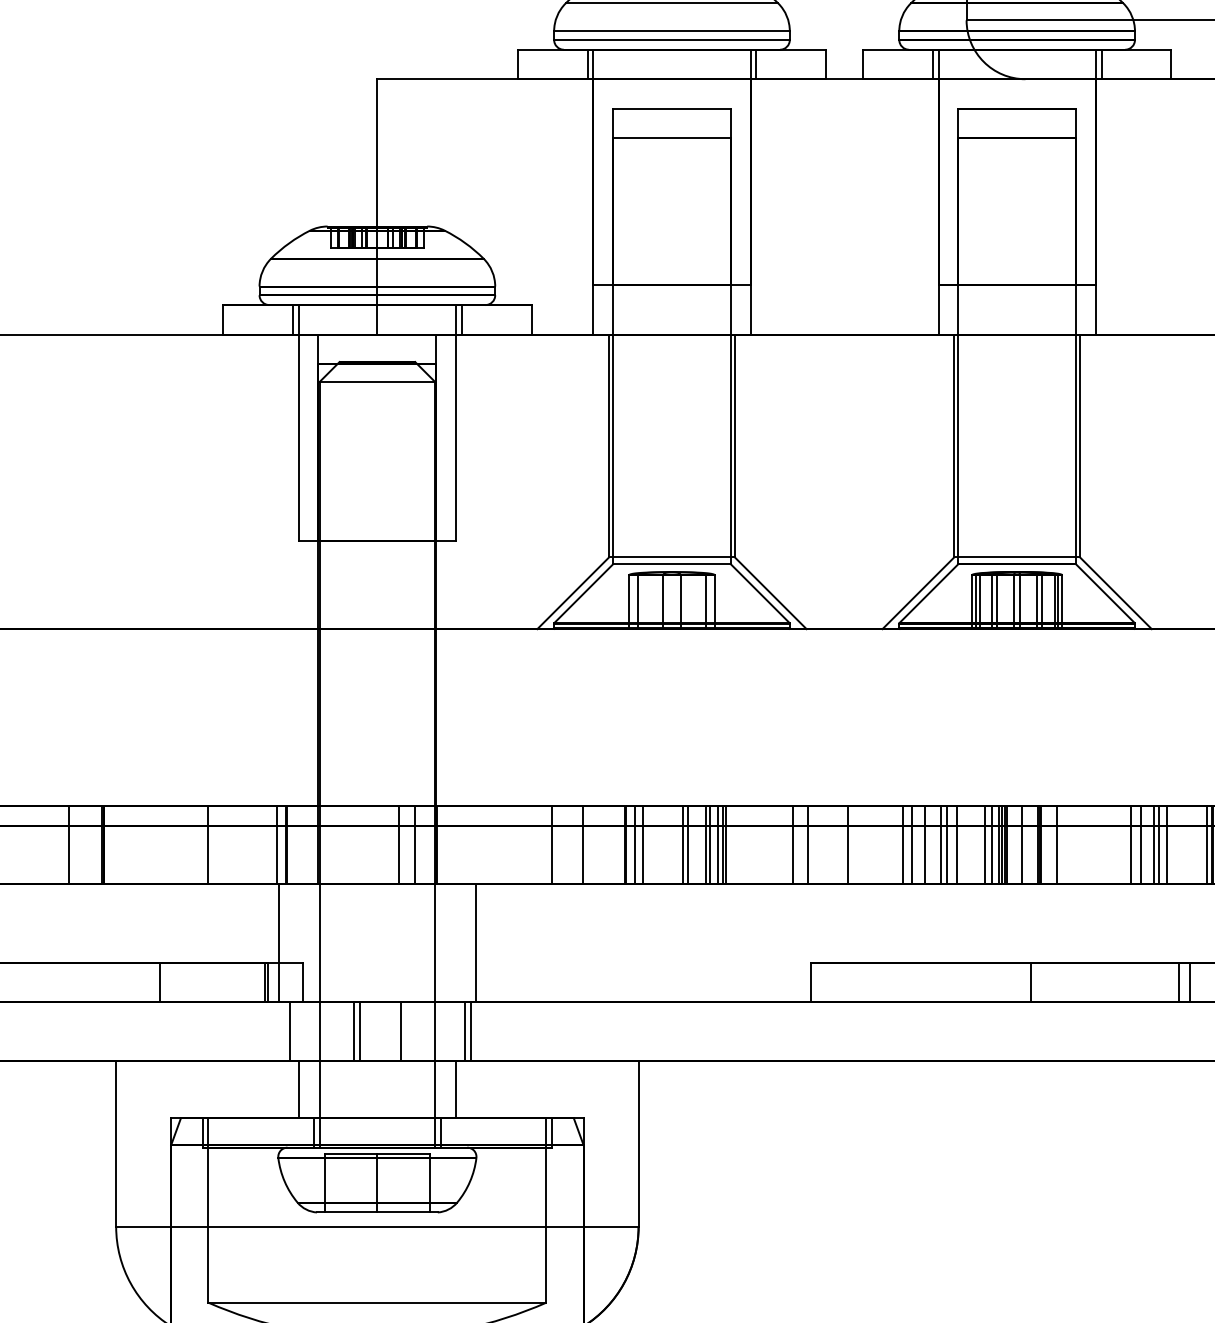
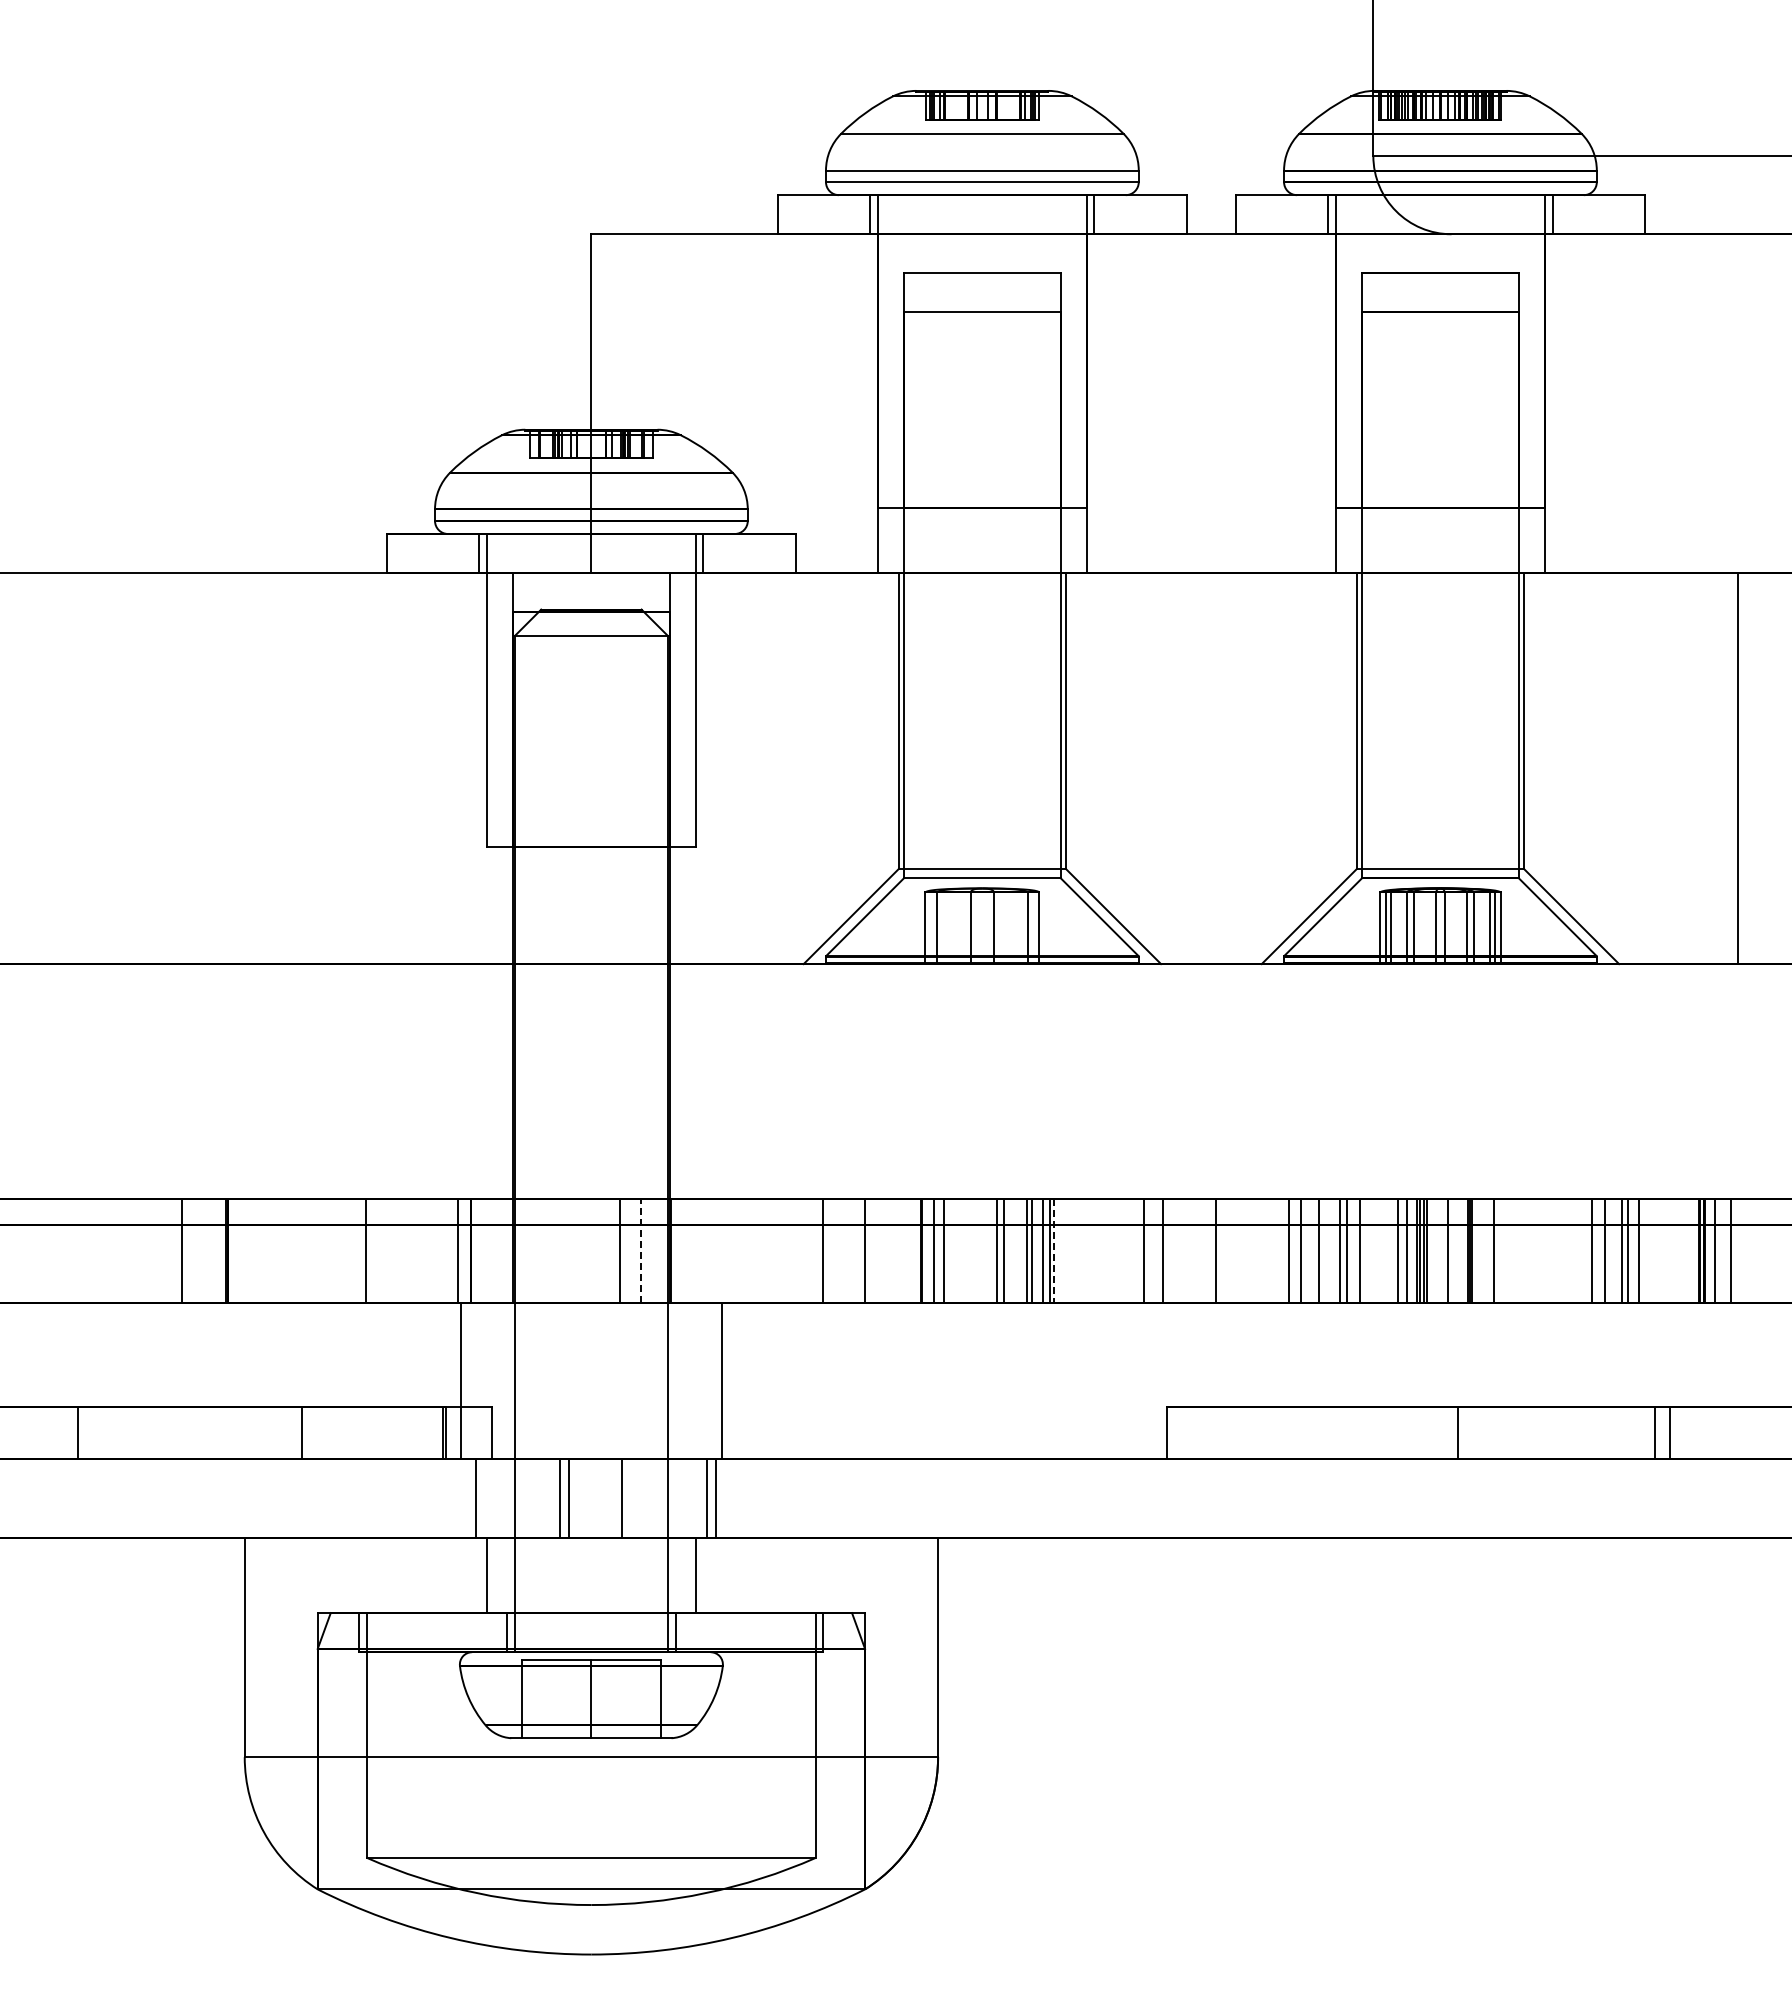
line: (414, 844) -> (640, 1250), solid -> dashed
line: (1207, 844) -> (1692, 1250), removed
line: (726, 845) -> (1054, 1251), solid -> dashed

